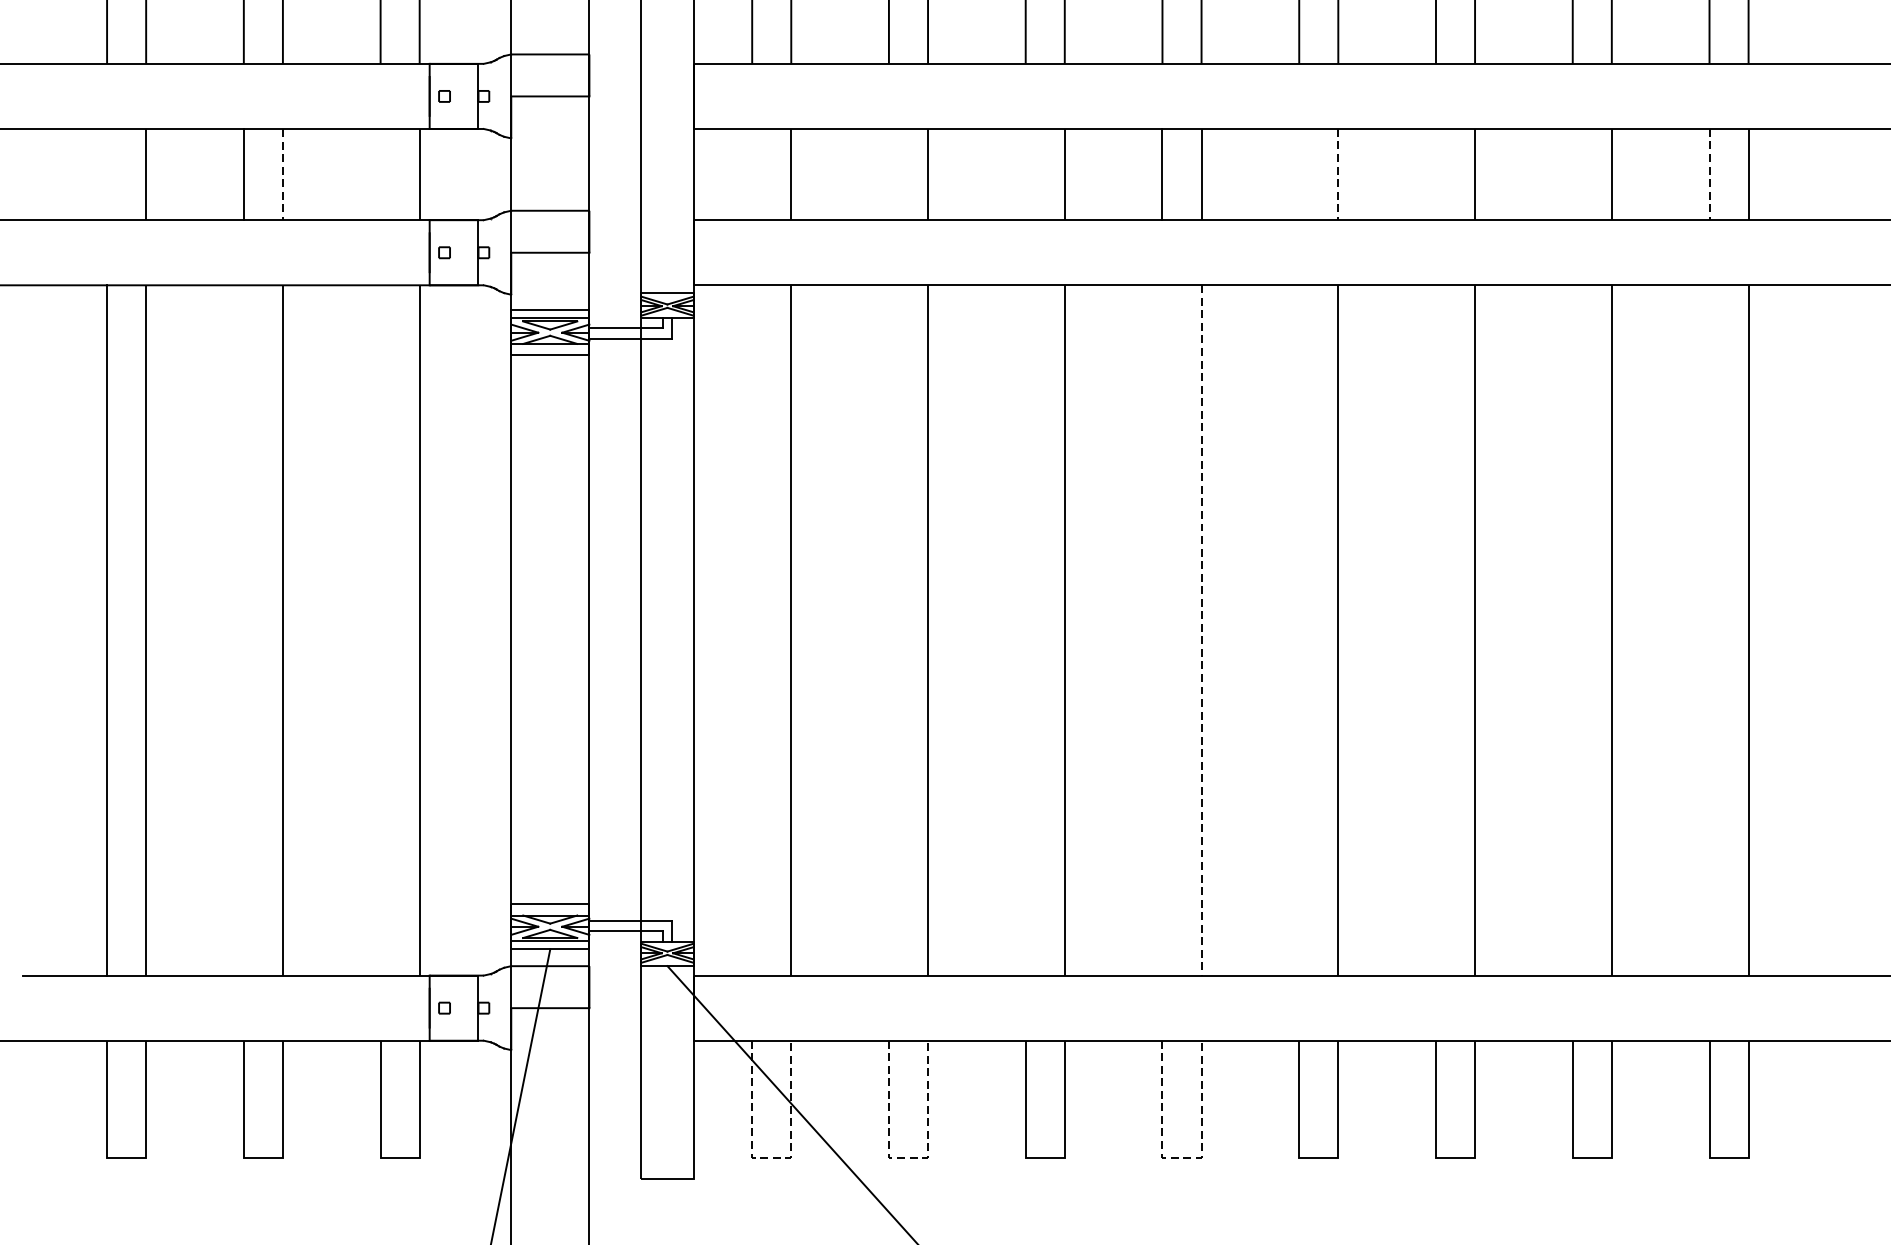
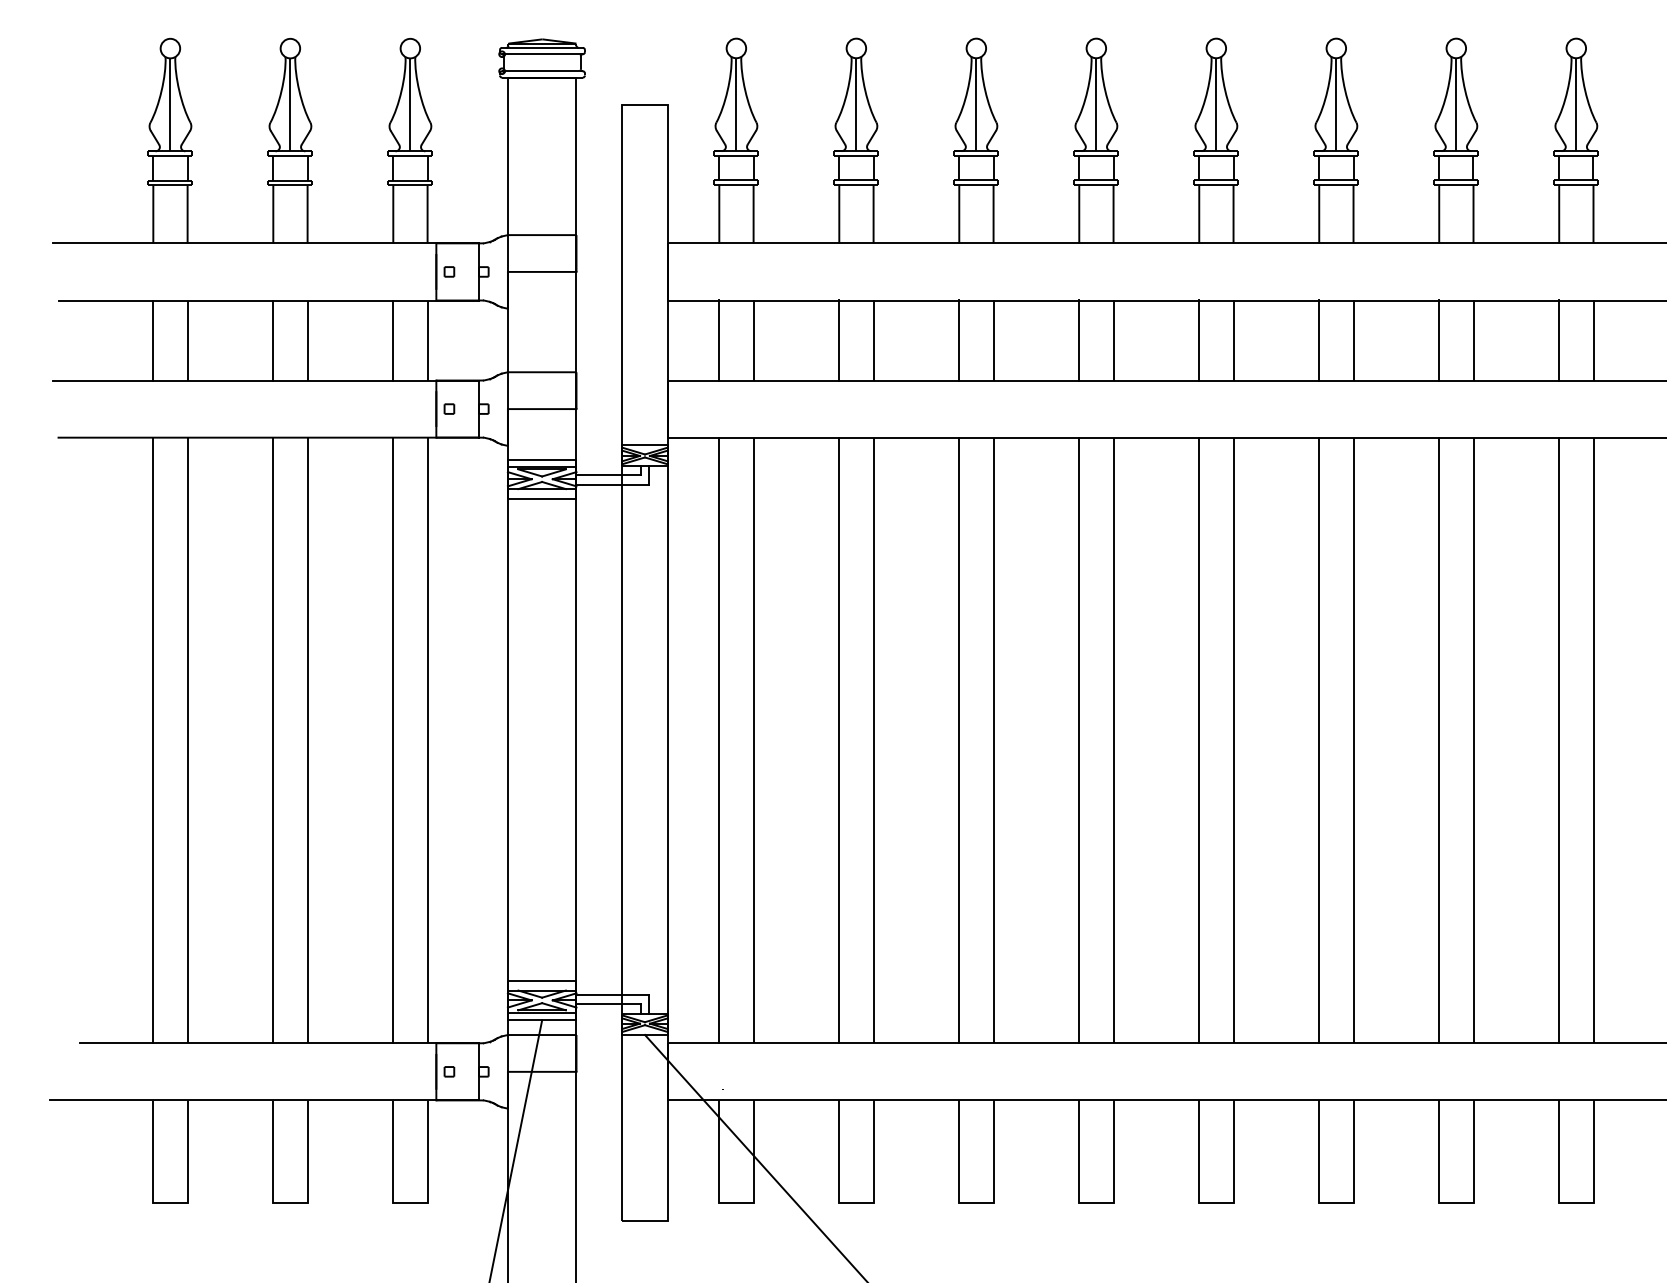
line: (107, 174) -> (153, 340), added
line: (282, 174) -> (307, 340), dashed -> solid
line: (380, 174) -> (393, 340), added
line: (752, 174) -> (719, 340), added
line: (889, 174) -> (839, 340), added
line: (1025, 174) -> (959, 340), added
line: (1299, 174) -> (1199, 340), added
line: (1338, 174) -> (1233, 340), dashed -> solid
line: (1436, 174) -> (1319, 340), added
line: (1573, 174) -> (1439, 340), added
line: (1709, 174) -> (1559, 340), dashed -> solid
line: (244, 630) -> (273, 740), added
line: (380, 630) -> (393, 740), added
line: (752, 630) -> (719, 740), added
line: (889, 630) -> (839, 740), added
line: (1025, 630) -> (959, 740), added
line: (1162, 630) -> (1079, 740), added
line: (1201, 630) -> (1113, 740), dashed -> solid
line: (1299, 630) -> (1199, 740), added
line: (1436, 630) -> (1319, 740), added
line: (1573, 630) -> (1439, 740), added
line: (1709, 630) -> (1559, 740), added
line: (771, 1158) -> (736, 1203), dashed -> solid
line: (908, 1158) -> (856, 1203), dashed -> solid
line: (1182, 1158) -> (1096, 1203), dashed -> solid

